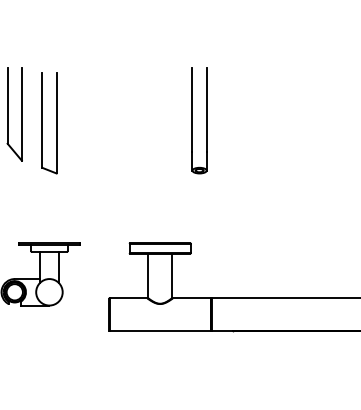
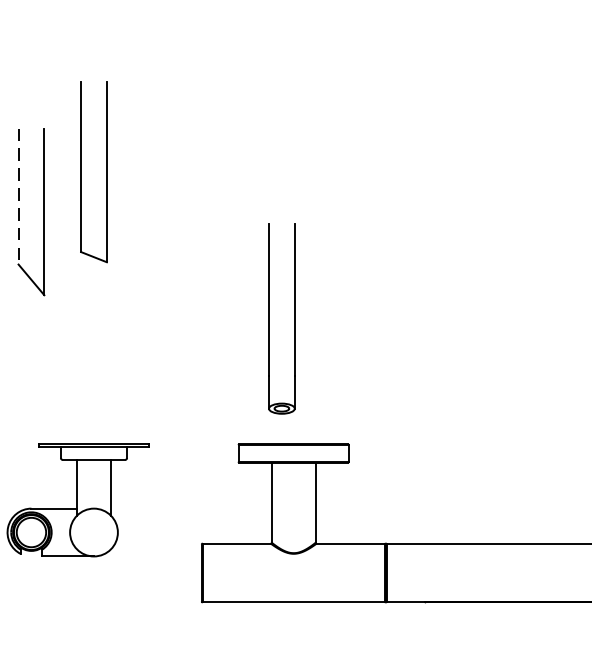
line: (7, 106) -> (18, 197), solid -> dashed
part: (192, 120) -> (269, 318), moved
part: (42, 123) -> (81, 172), moved

